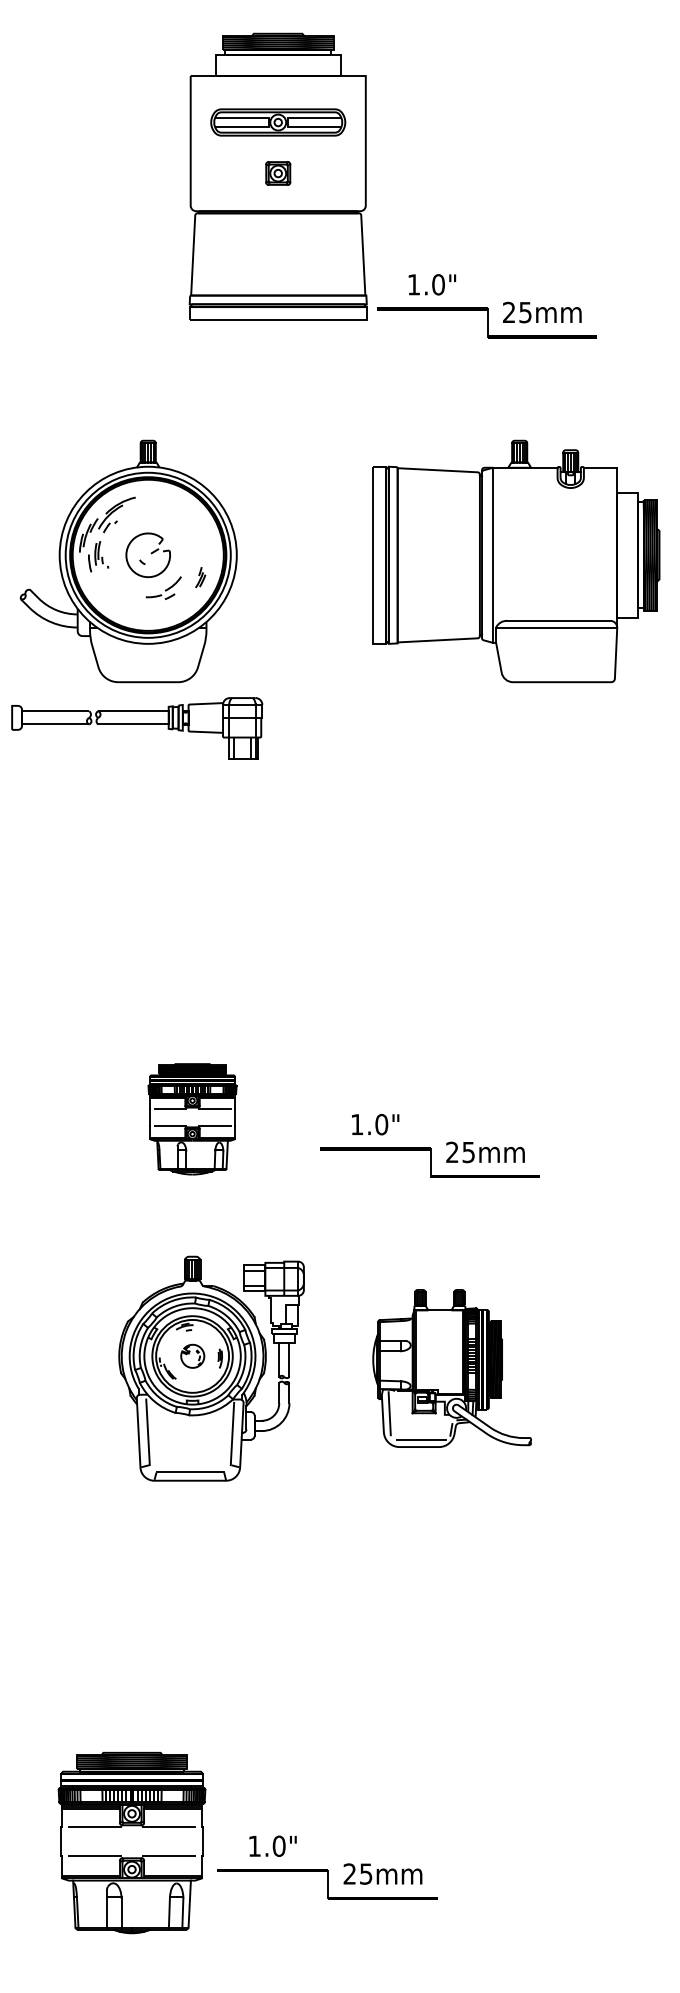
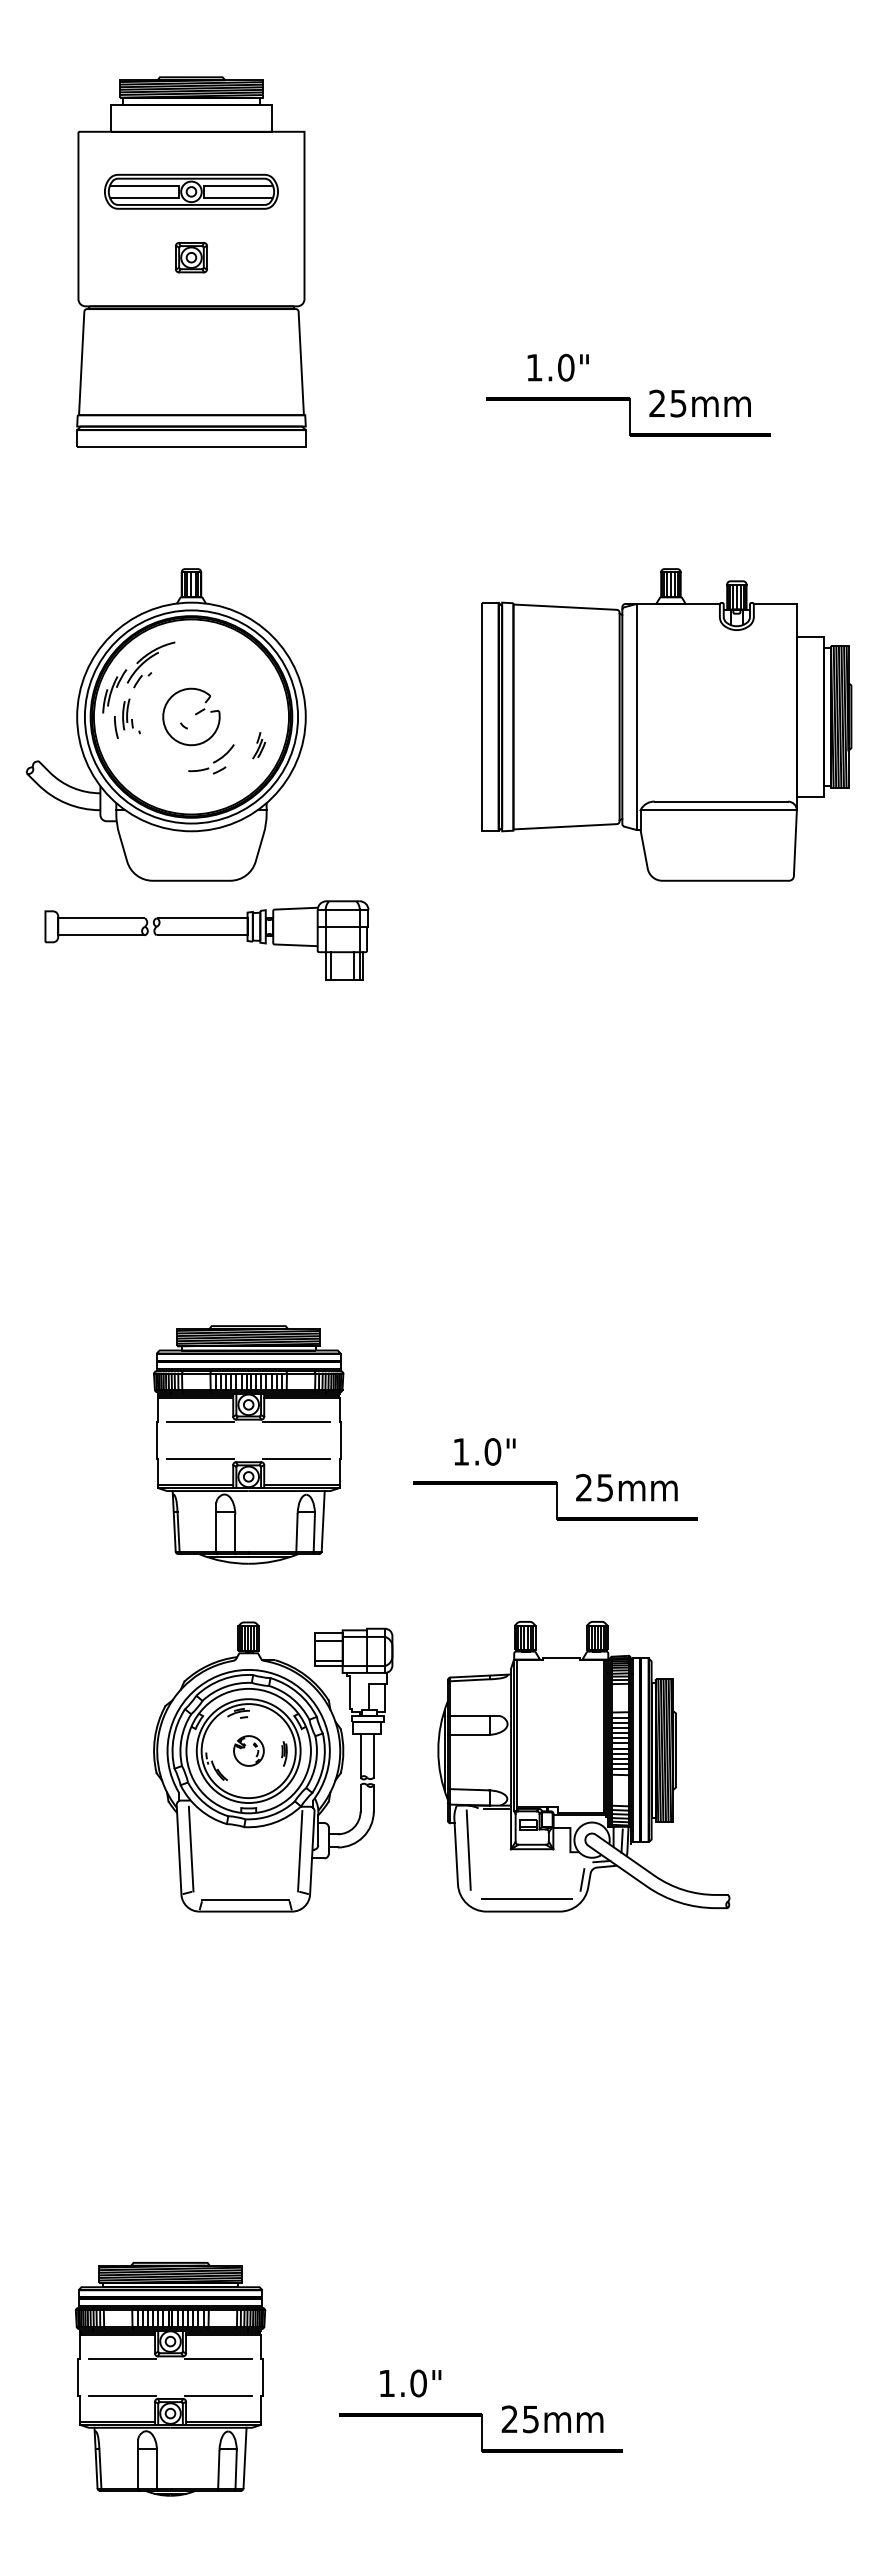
part: (277, 176) -> (190, 261), moved
part: (137, 728) -> (207, 940), moved
part: (192, 1119) -> (248, 1445), size x1.67
part: (451, 1368) -> (582, 1766), size x1.43
part: (327, 1867) -> (480, 2410), moved

